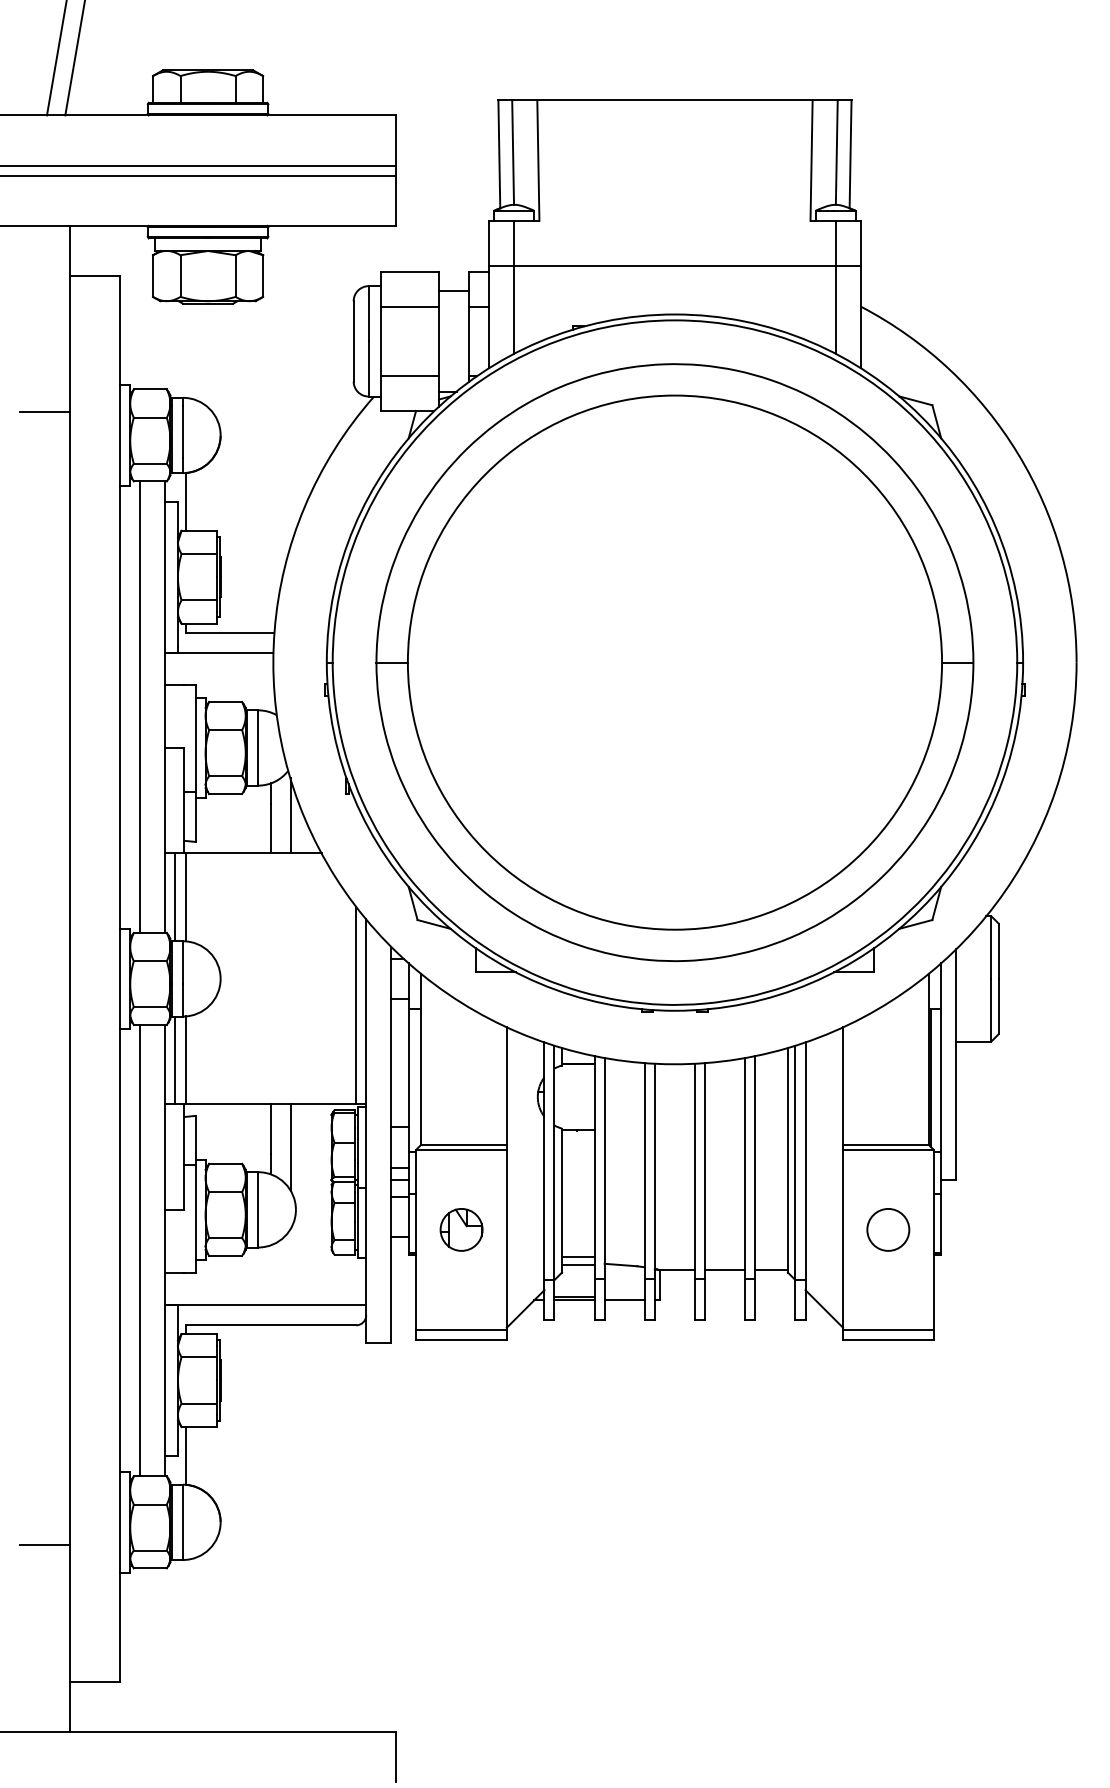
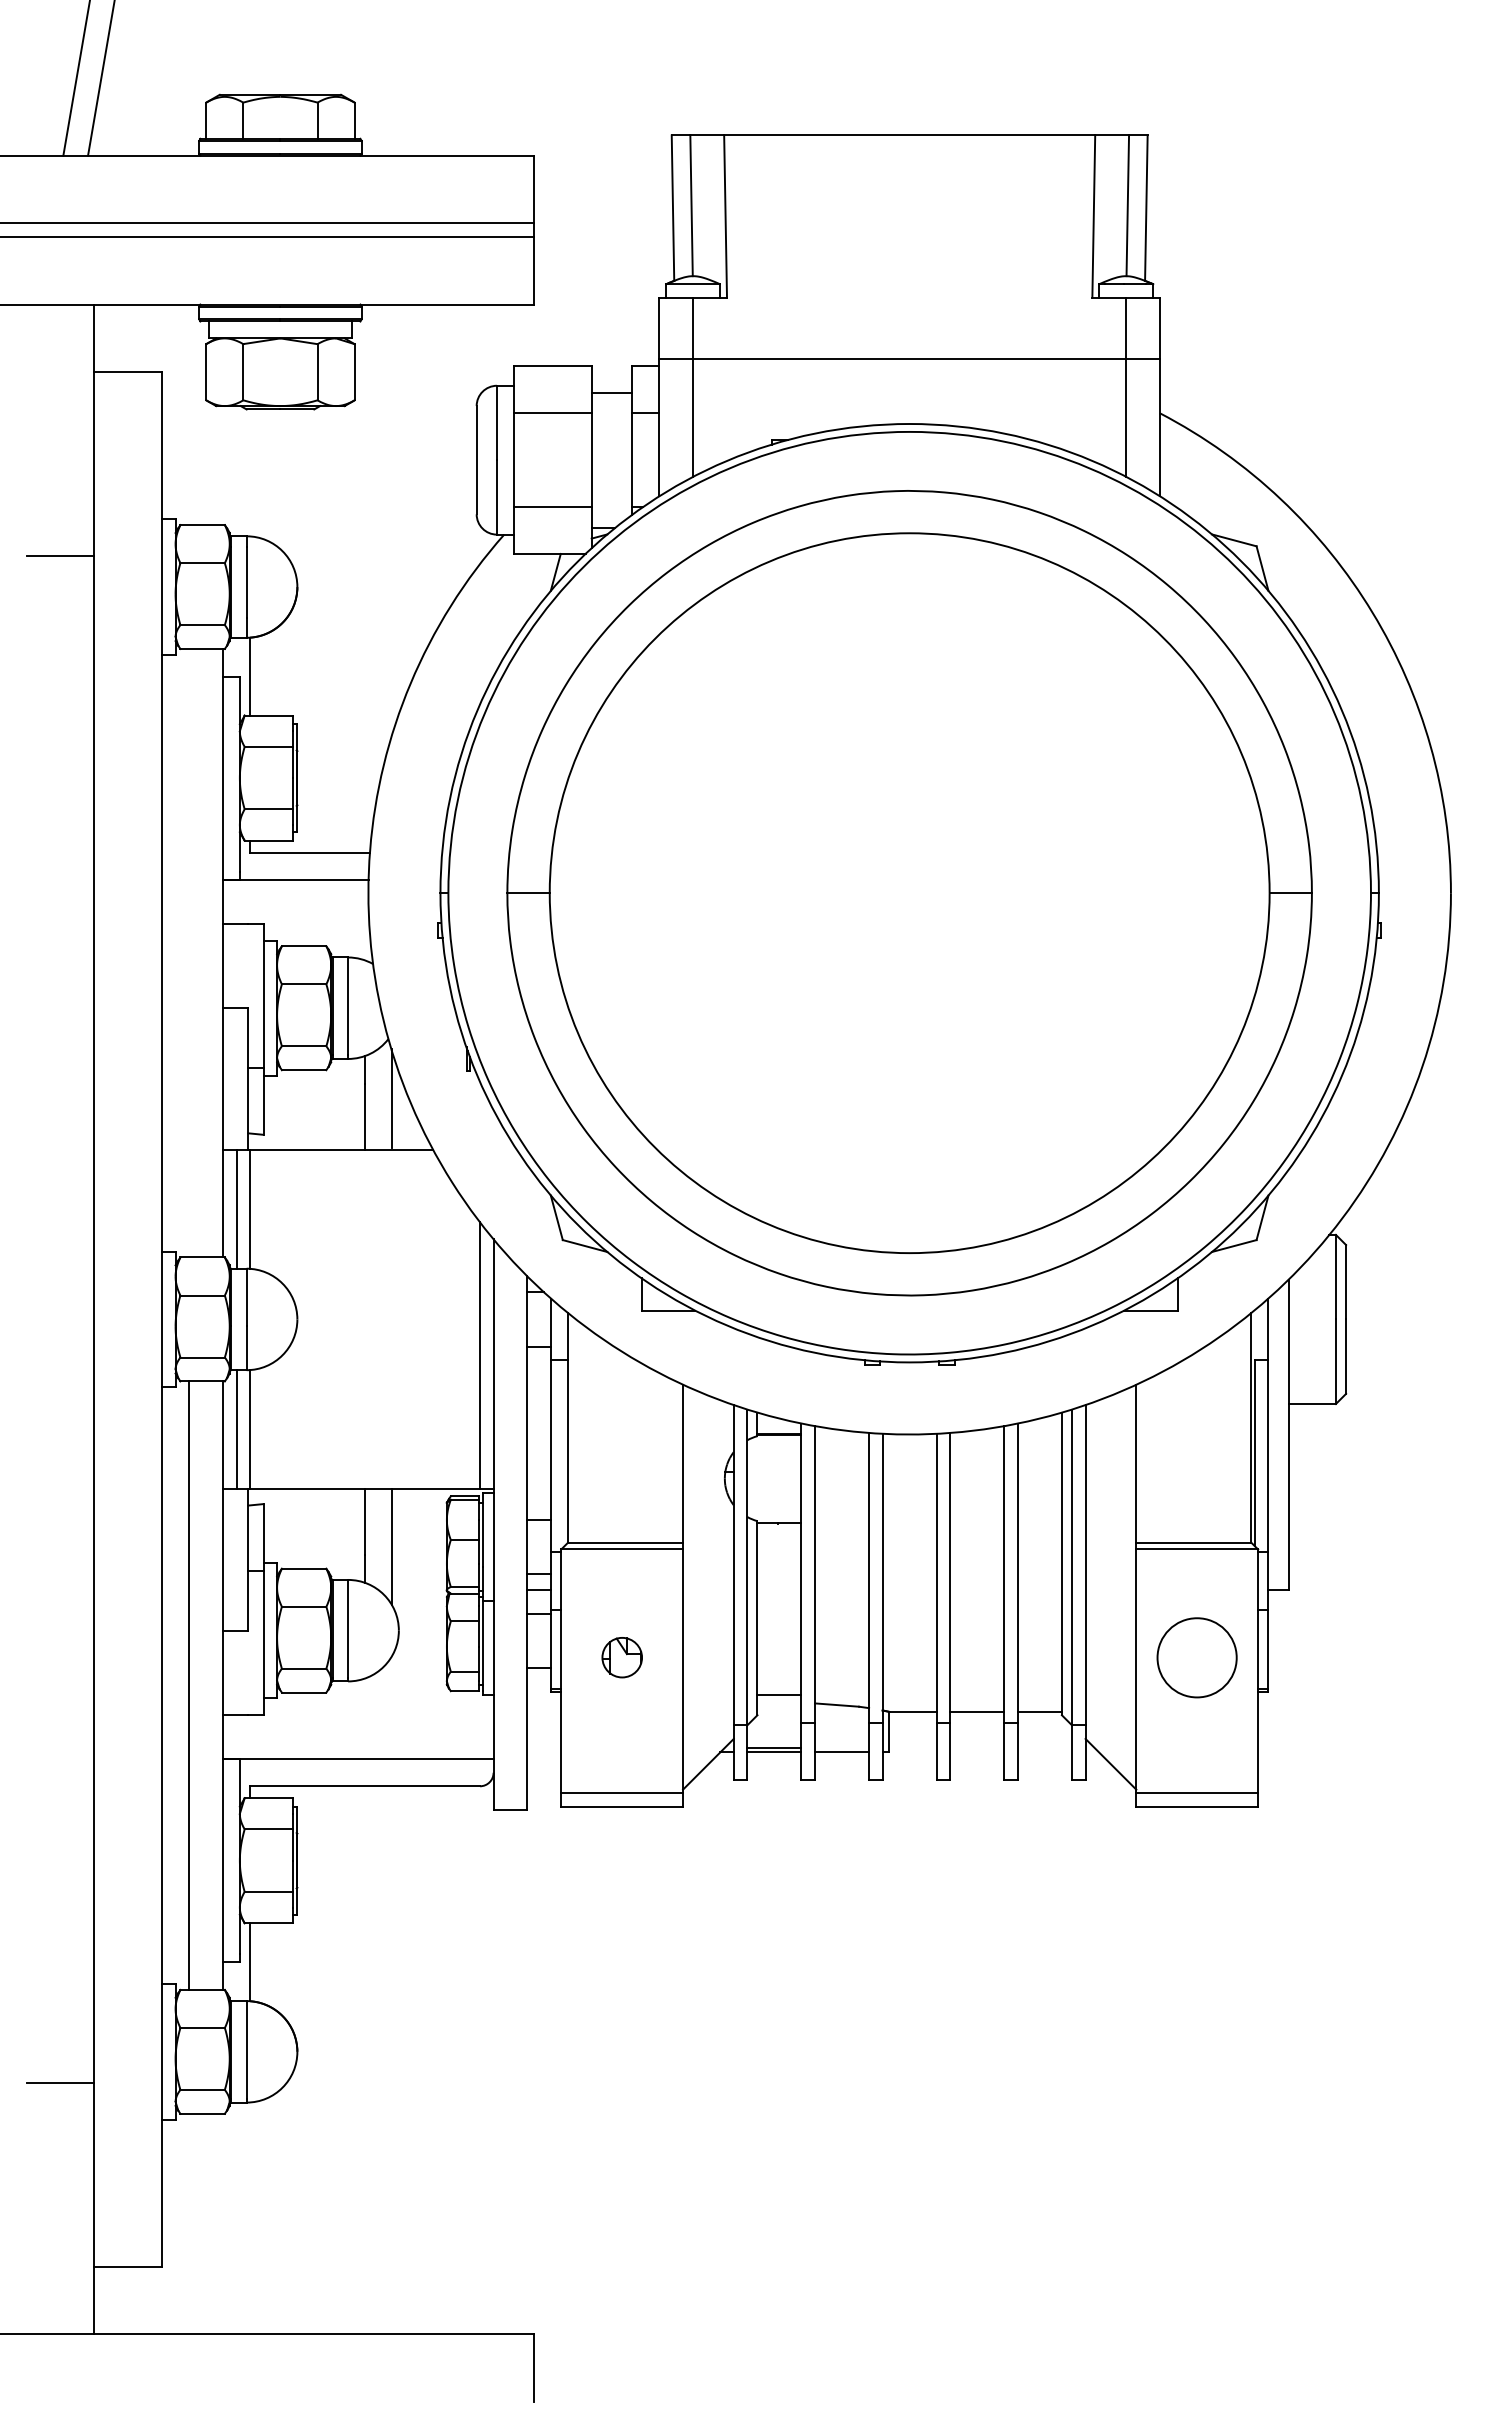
line: (140, 706) -> (189, 952), removed
part: (461, 1229) -> (622, 1657), size x0.7
circle: (888, 1229) -> (1197, 1657), size x1.4
line: (578, 1265) -> (779, 1705), removed

